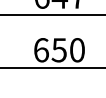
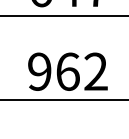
text: (59, 50) -> (68, 72), 650 -> 962

